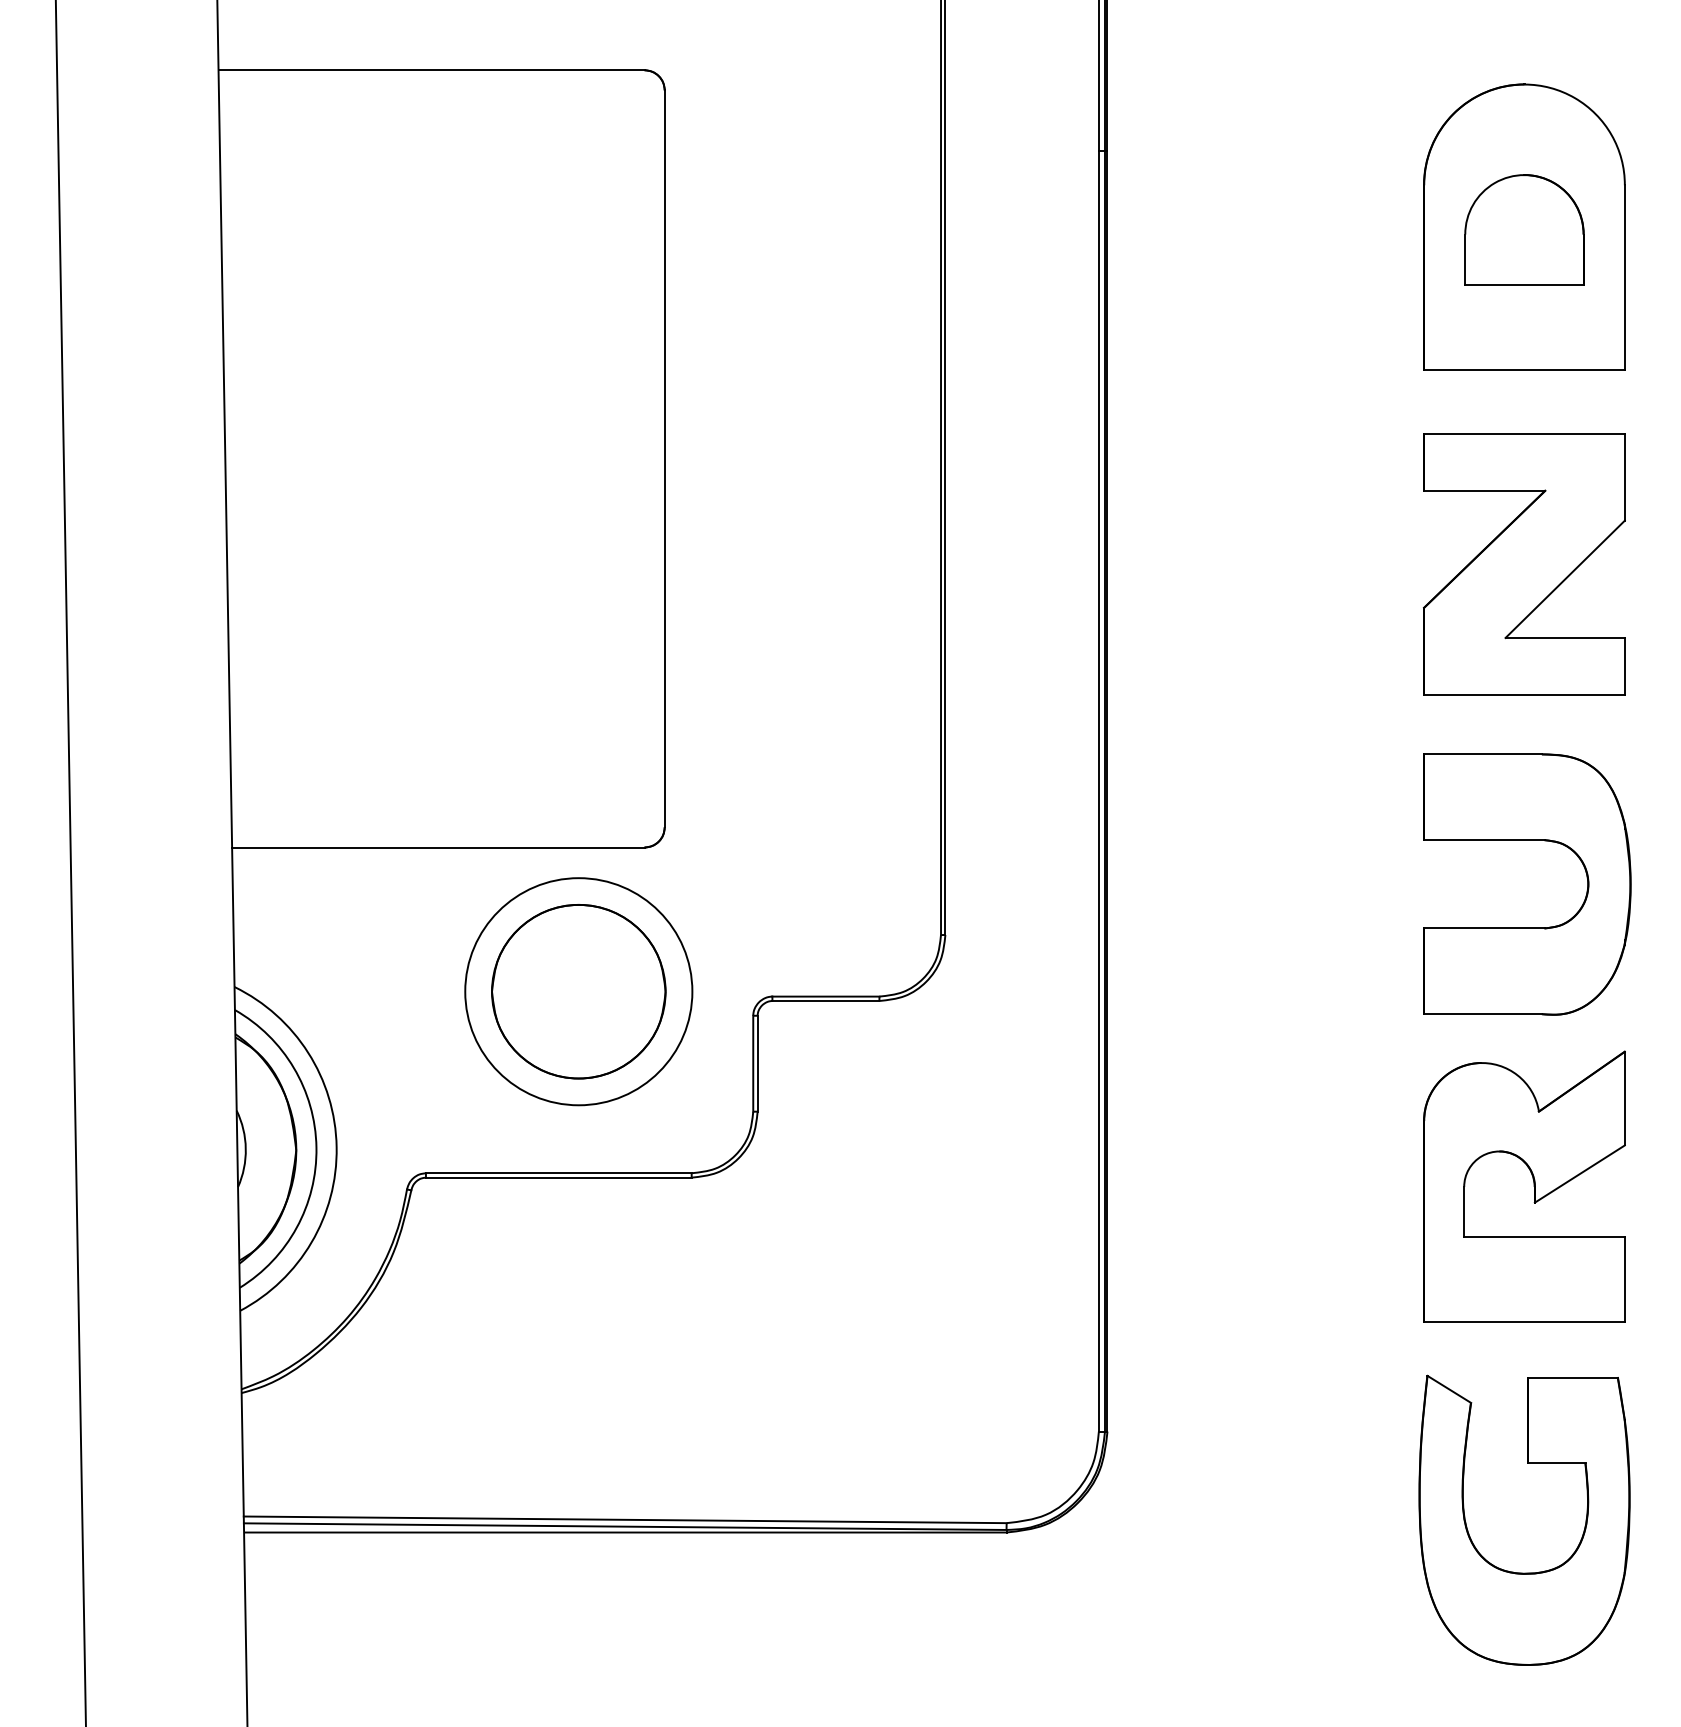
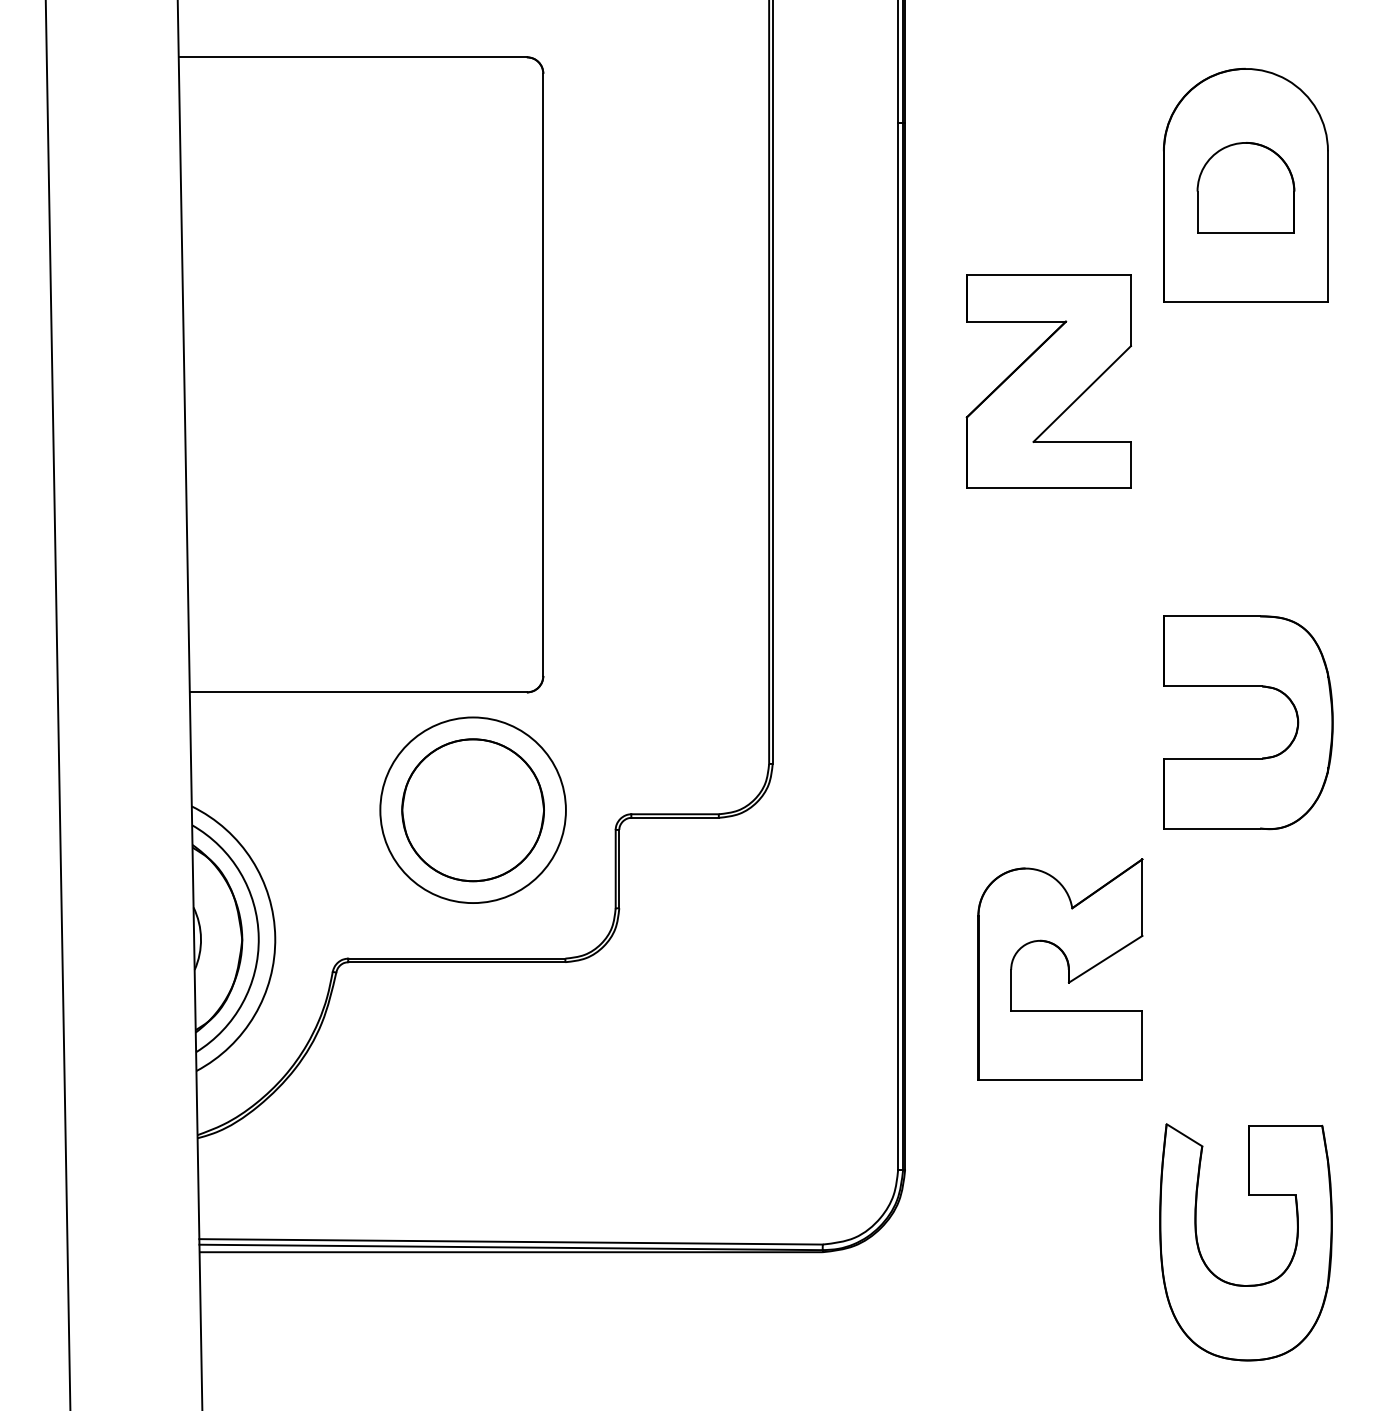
part: (1524, 564) -> (1049, 381), moved
part: (1533, 1186) -> (1067, 969), moved

